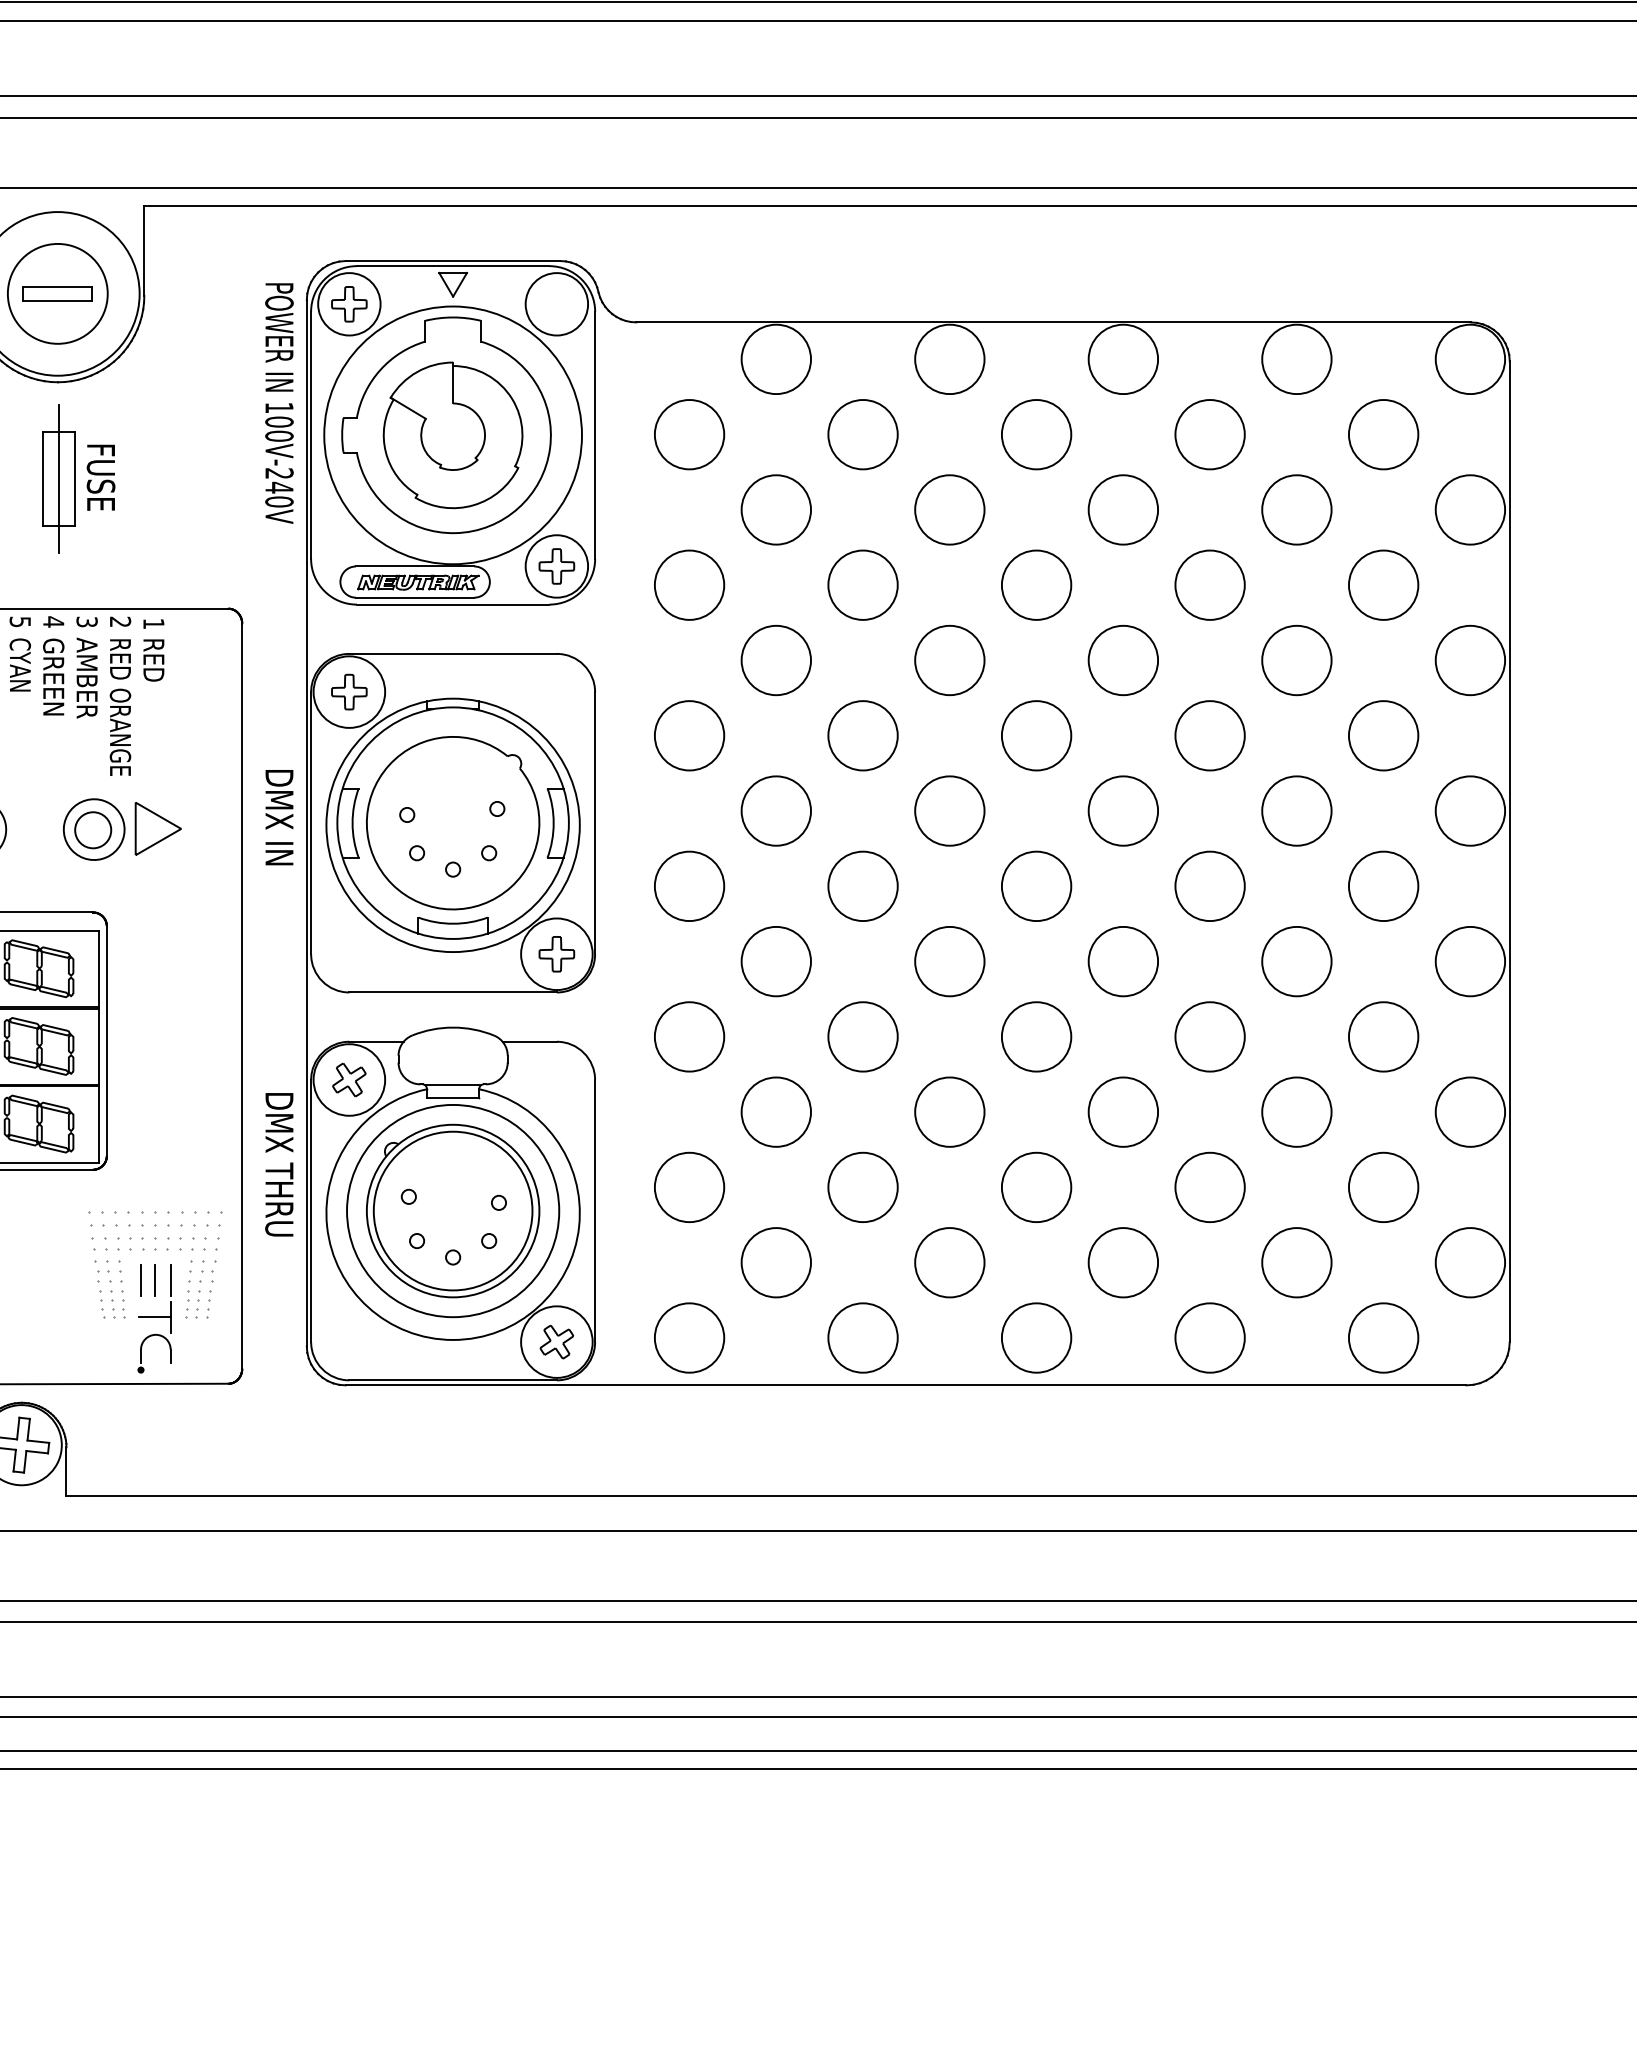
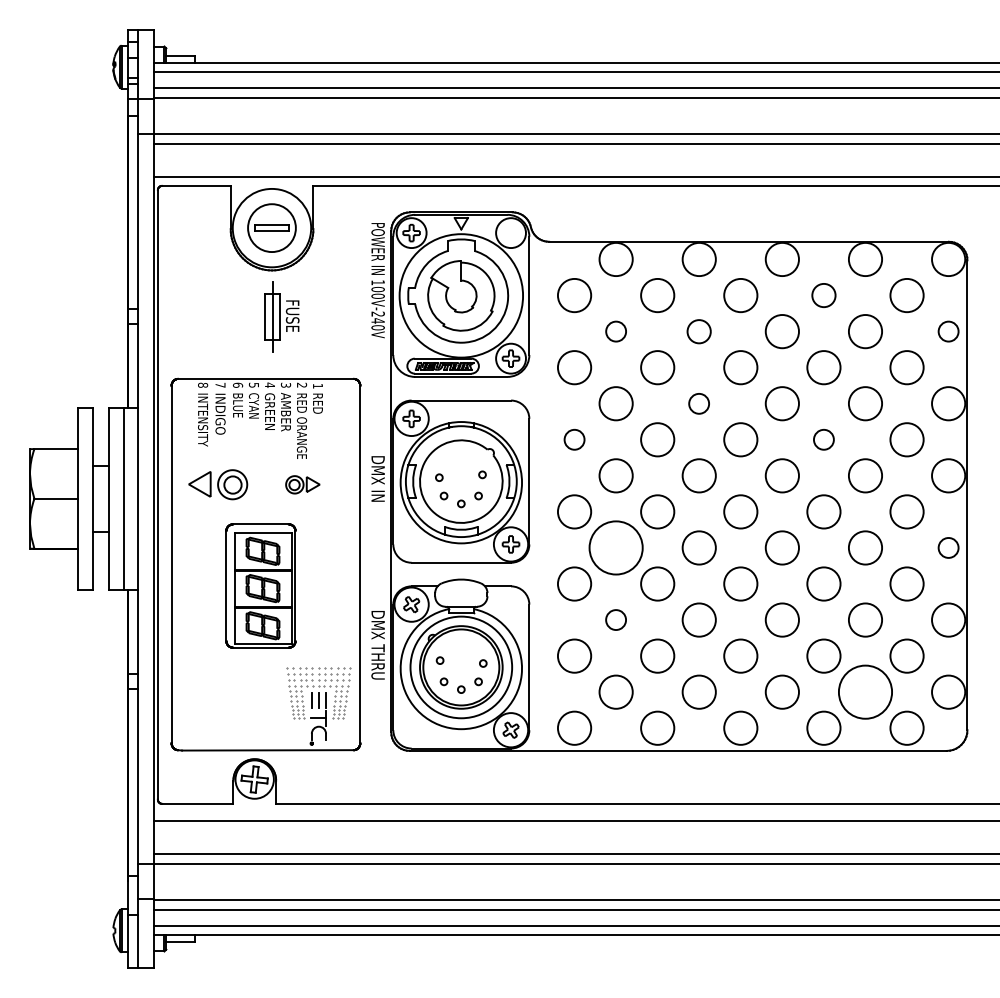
circle: (1209, 434) -> (823, 295), size x0.7
circle: (774, 509) -> (615, 331), size x0.6
circle: (948, 509) -> (698, 331), size x0.7
circle: (1470, 509) -> (948, 331), size x0.6
circle: (948, 660) -> (698, 403), size x0.6
circle: (689, 735) -> (574, 439), size x0.6
circle: (1209, 735) -> (823, 439), size x0.6
part: (121, 829) -> (302, 484), size x0.6
circle: (774, 960) -> (615, 547), size x1.6
circle: (1470, 960) -> (948, 547), size x0.6
circle: (774, 1110) -> (615, 619), size x0.6
circle: (1296, 1261) -> (865, 691), size x1.6

